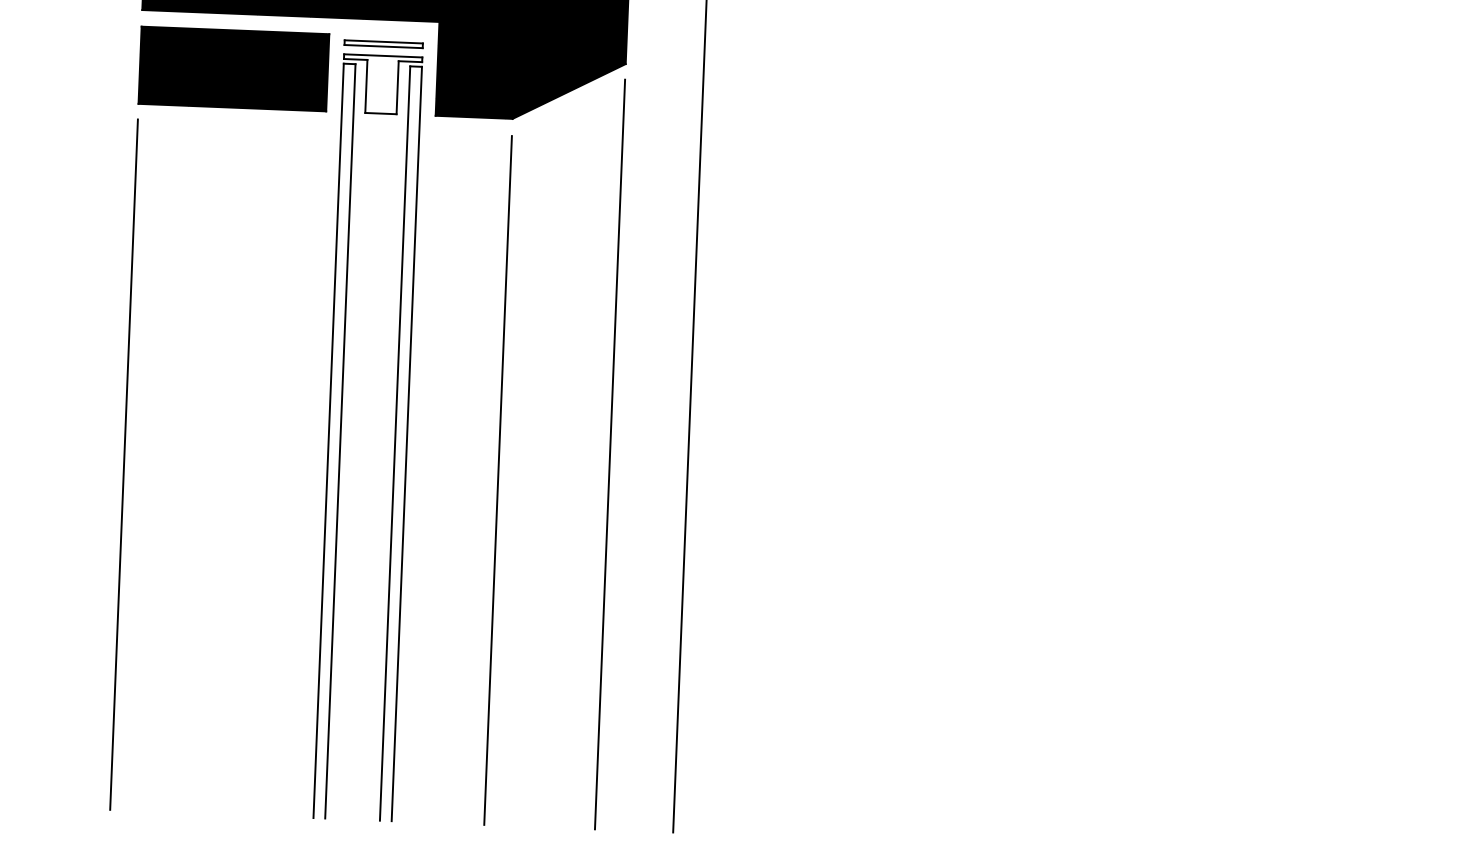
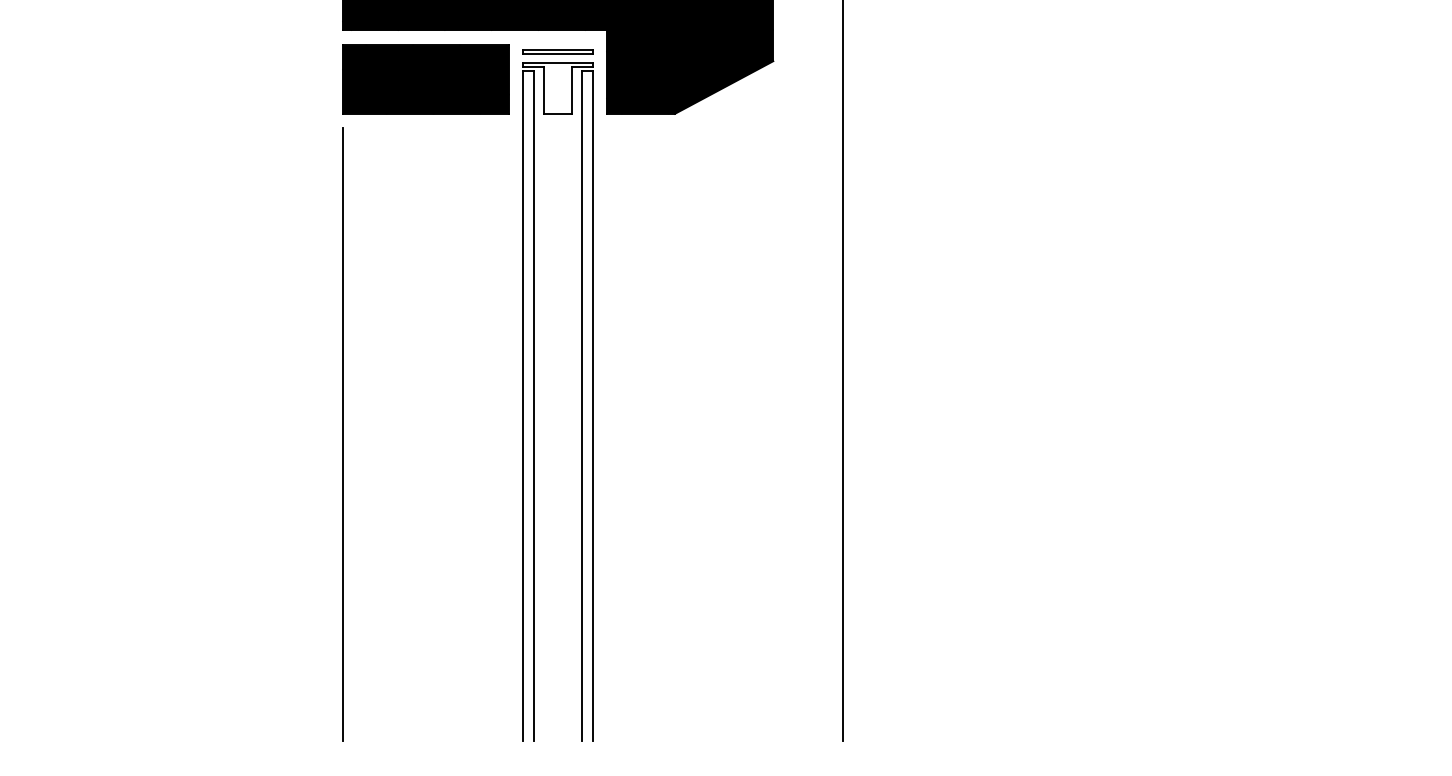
line: (610, 454) -> (773, 408), removed
line: (497, 480) -> (674, 435), removed

